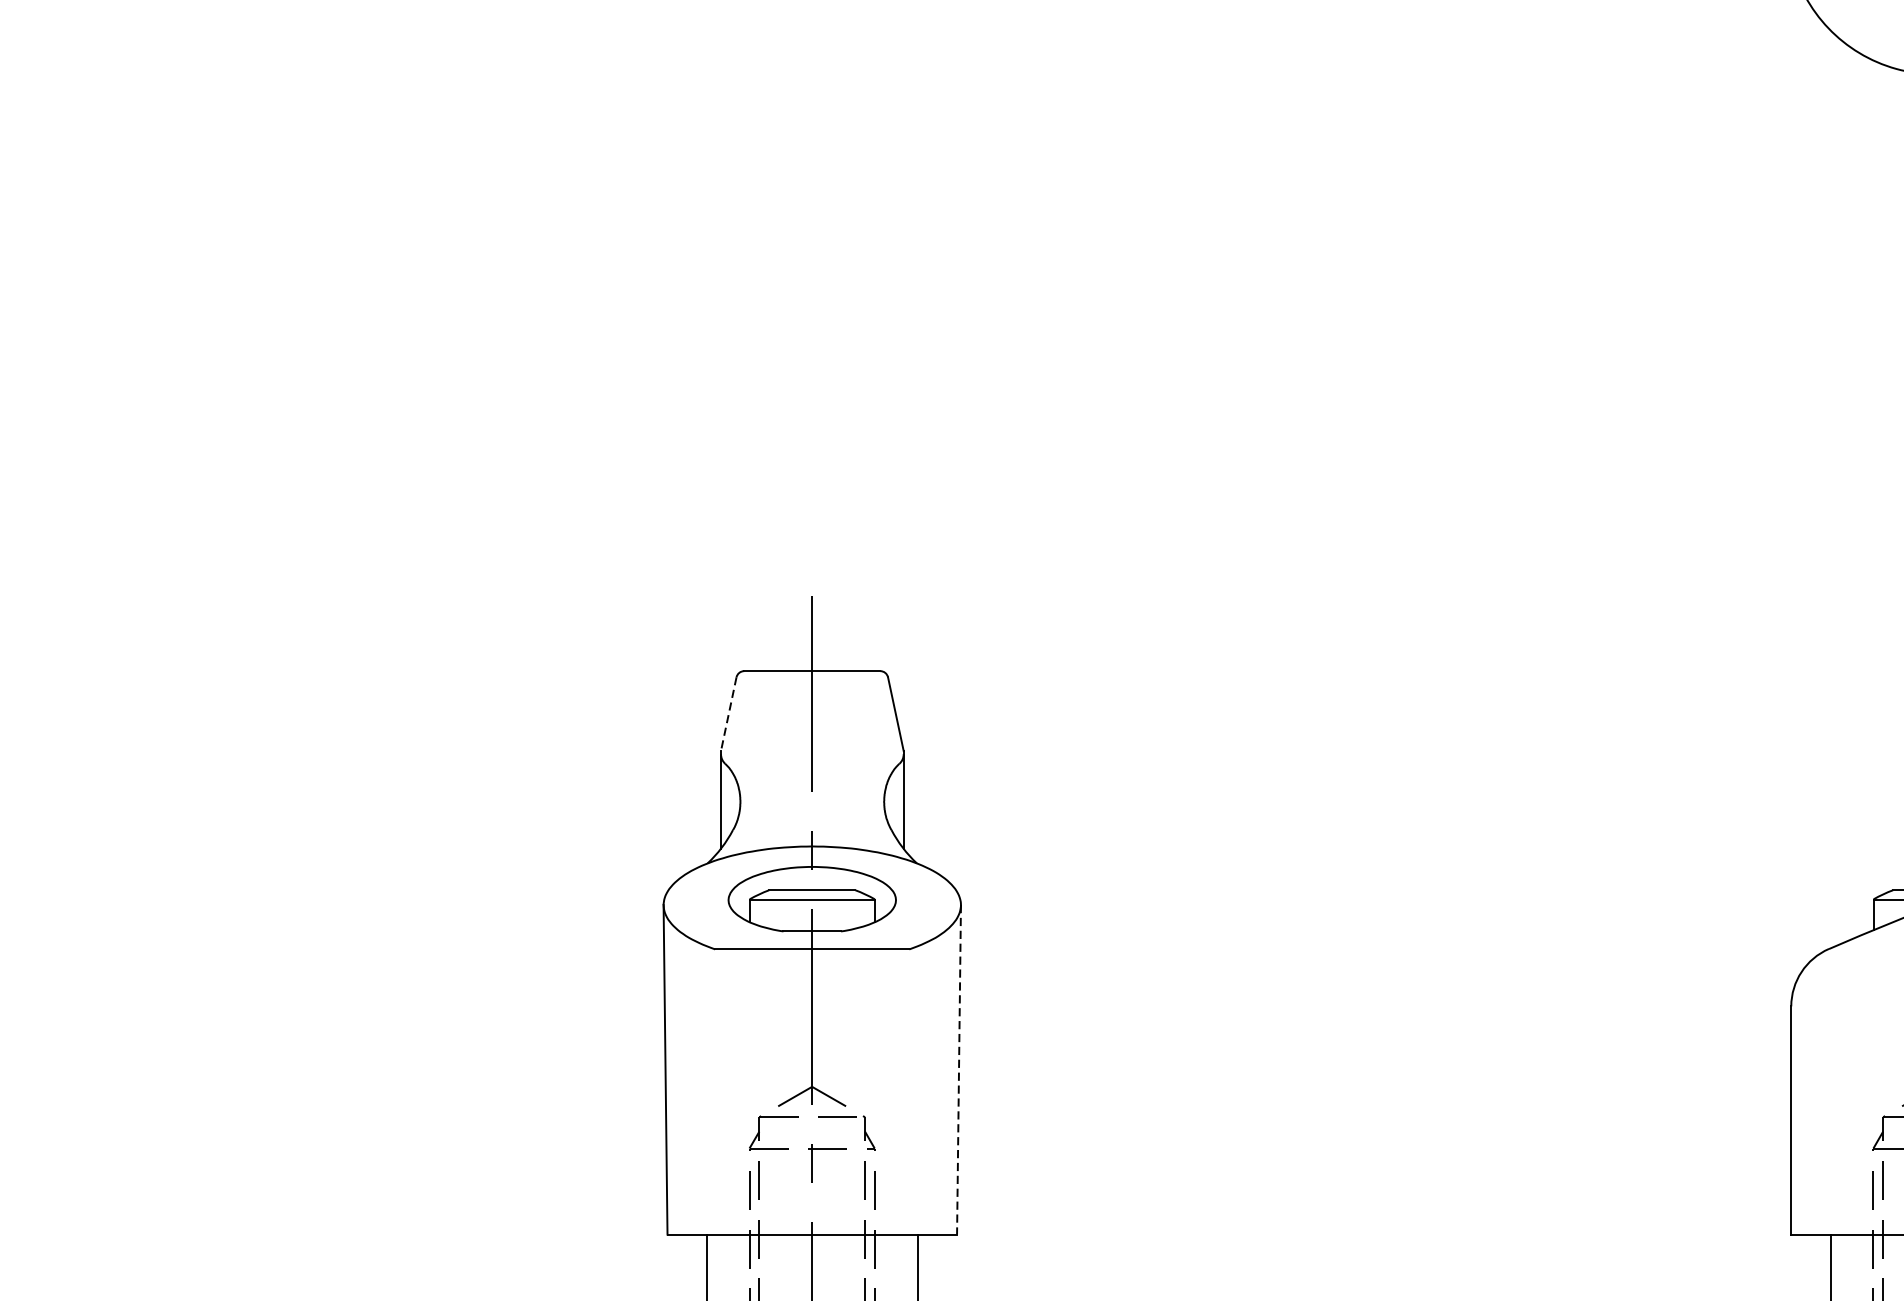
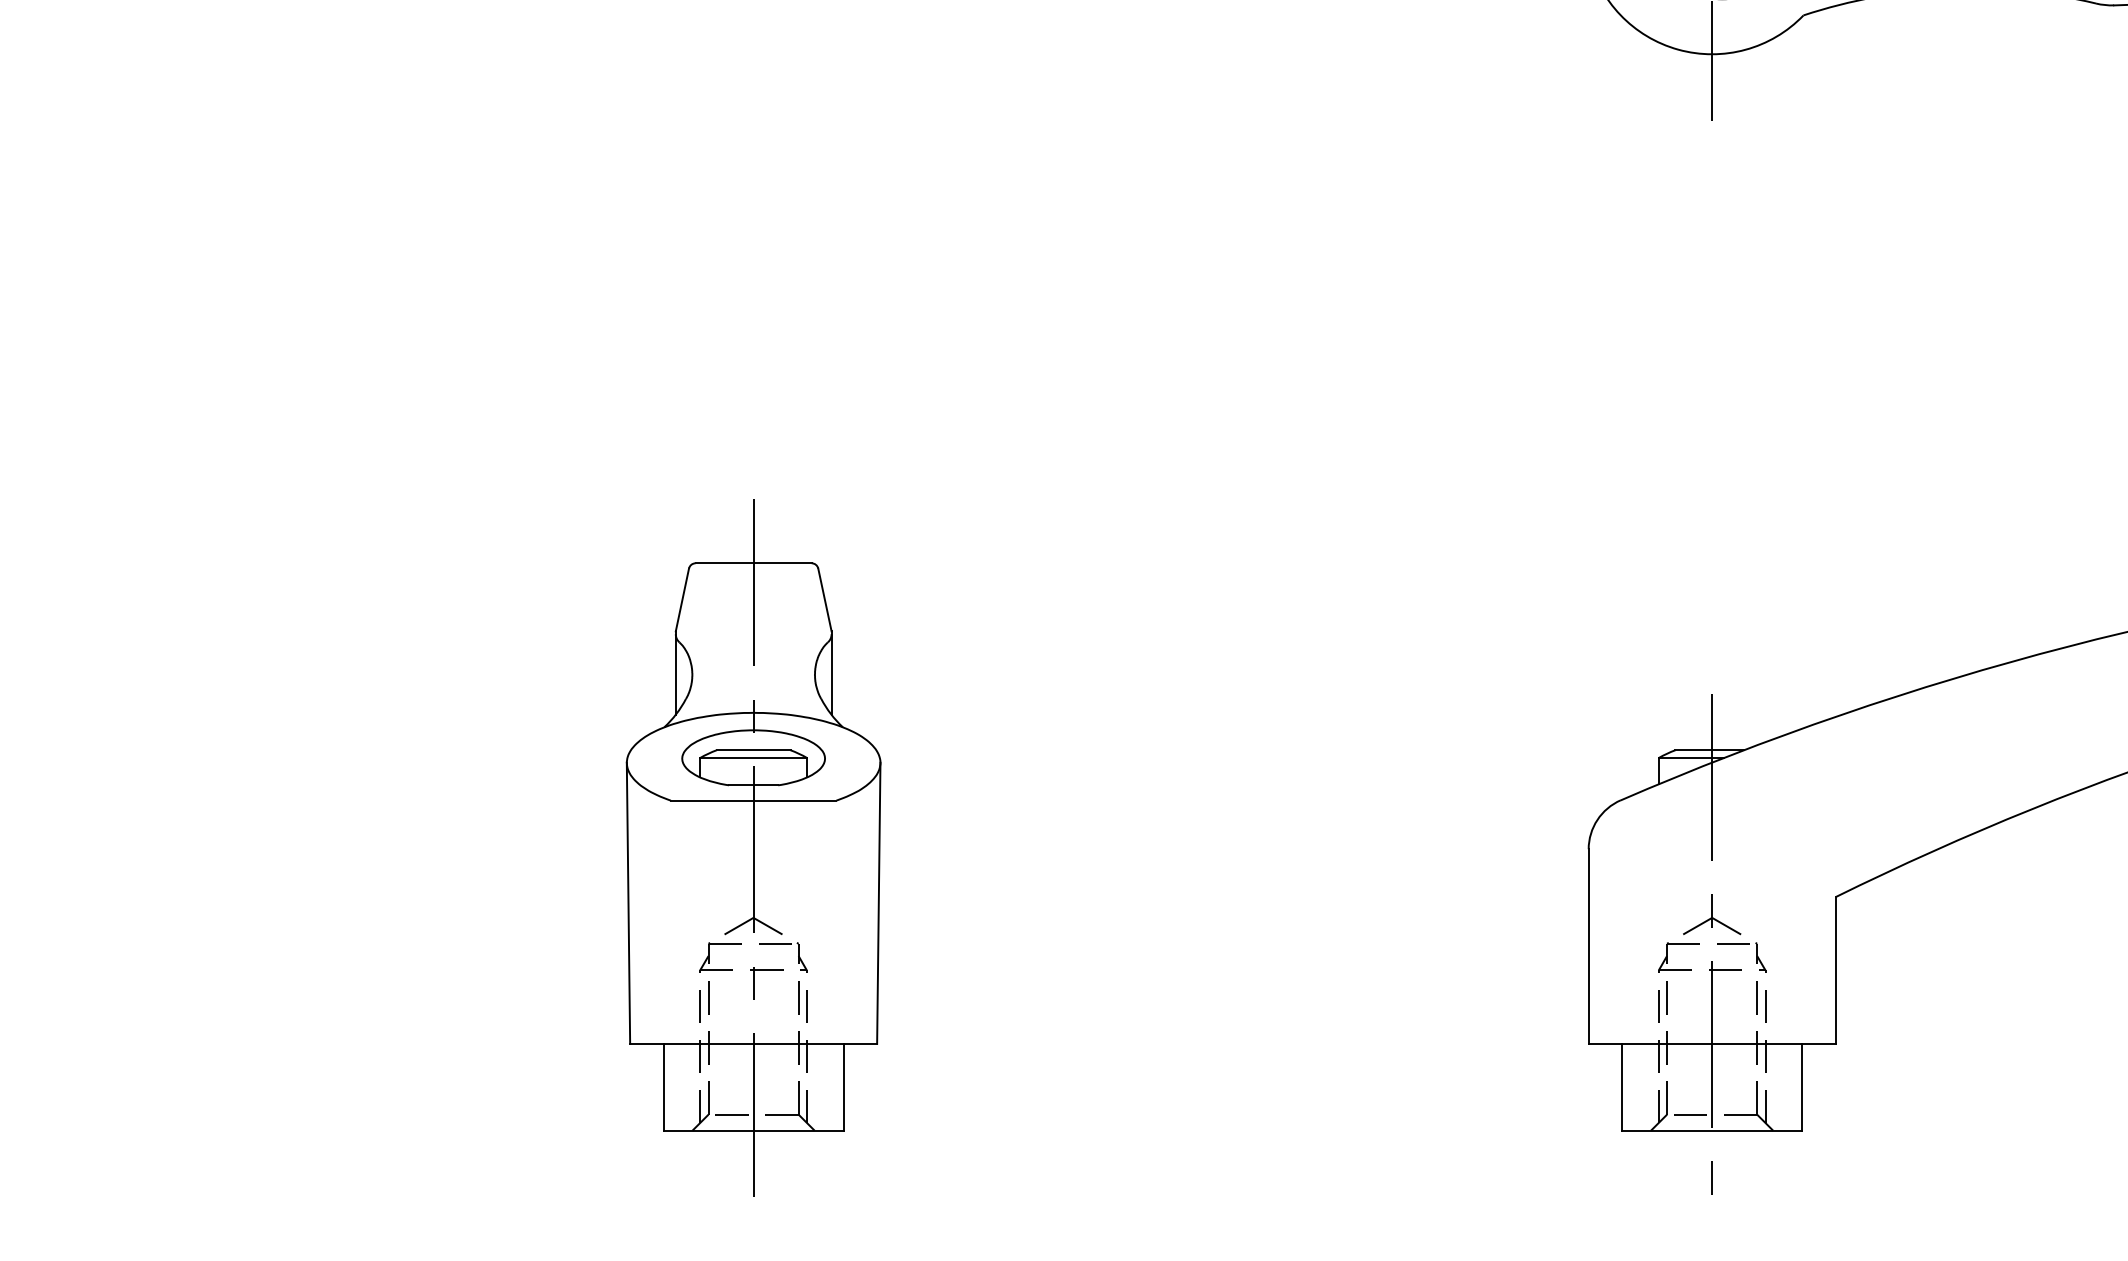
line: (728, 714) -> (682, 600), dashed -> solid
line: (958, 1069) -> (878, 903), dashed -> solid

